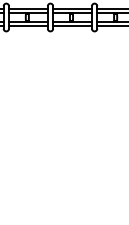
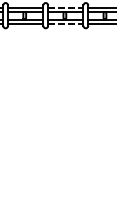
line: (73, 8) -> (66, 7), solid -> dashed
line: (73, 26) -> (66, 23), solid -> dashed

